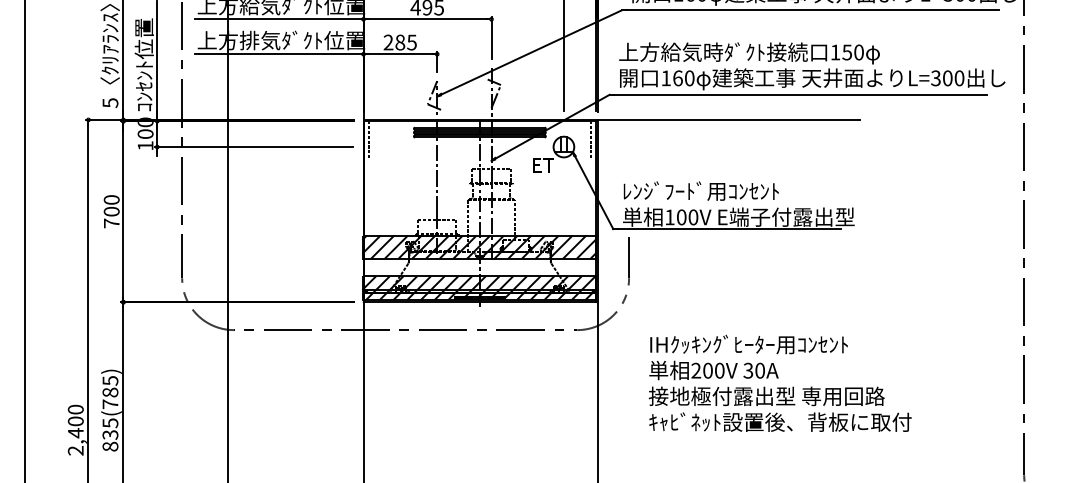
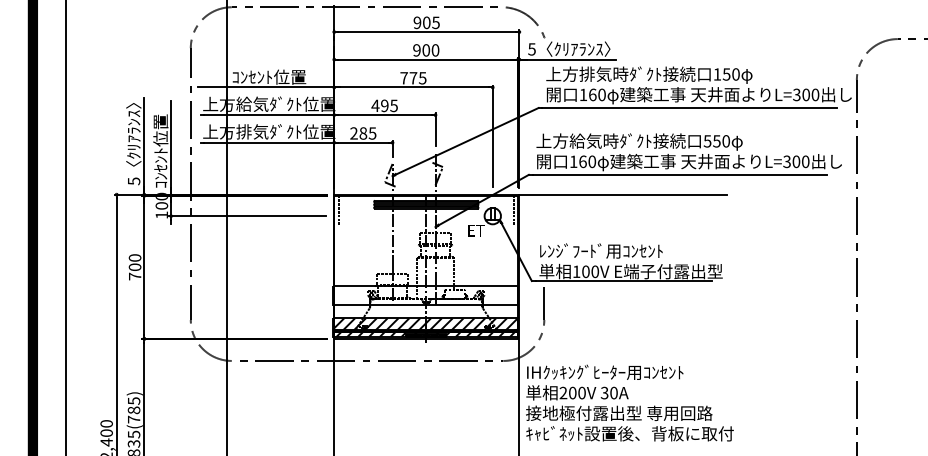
text: (835, 52) -> (707, 141), 150 -> 550
hatch: (478, 247) -> (425, 295), removed
text: (779, 382) -> (629, 402), moved

